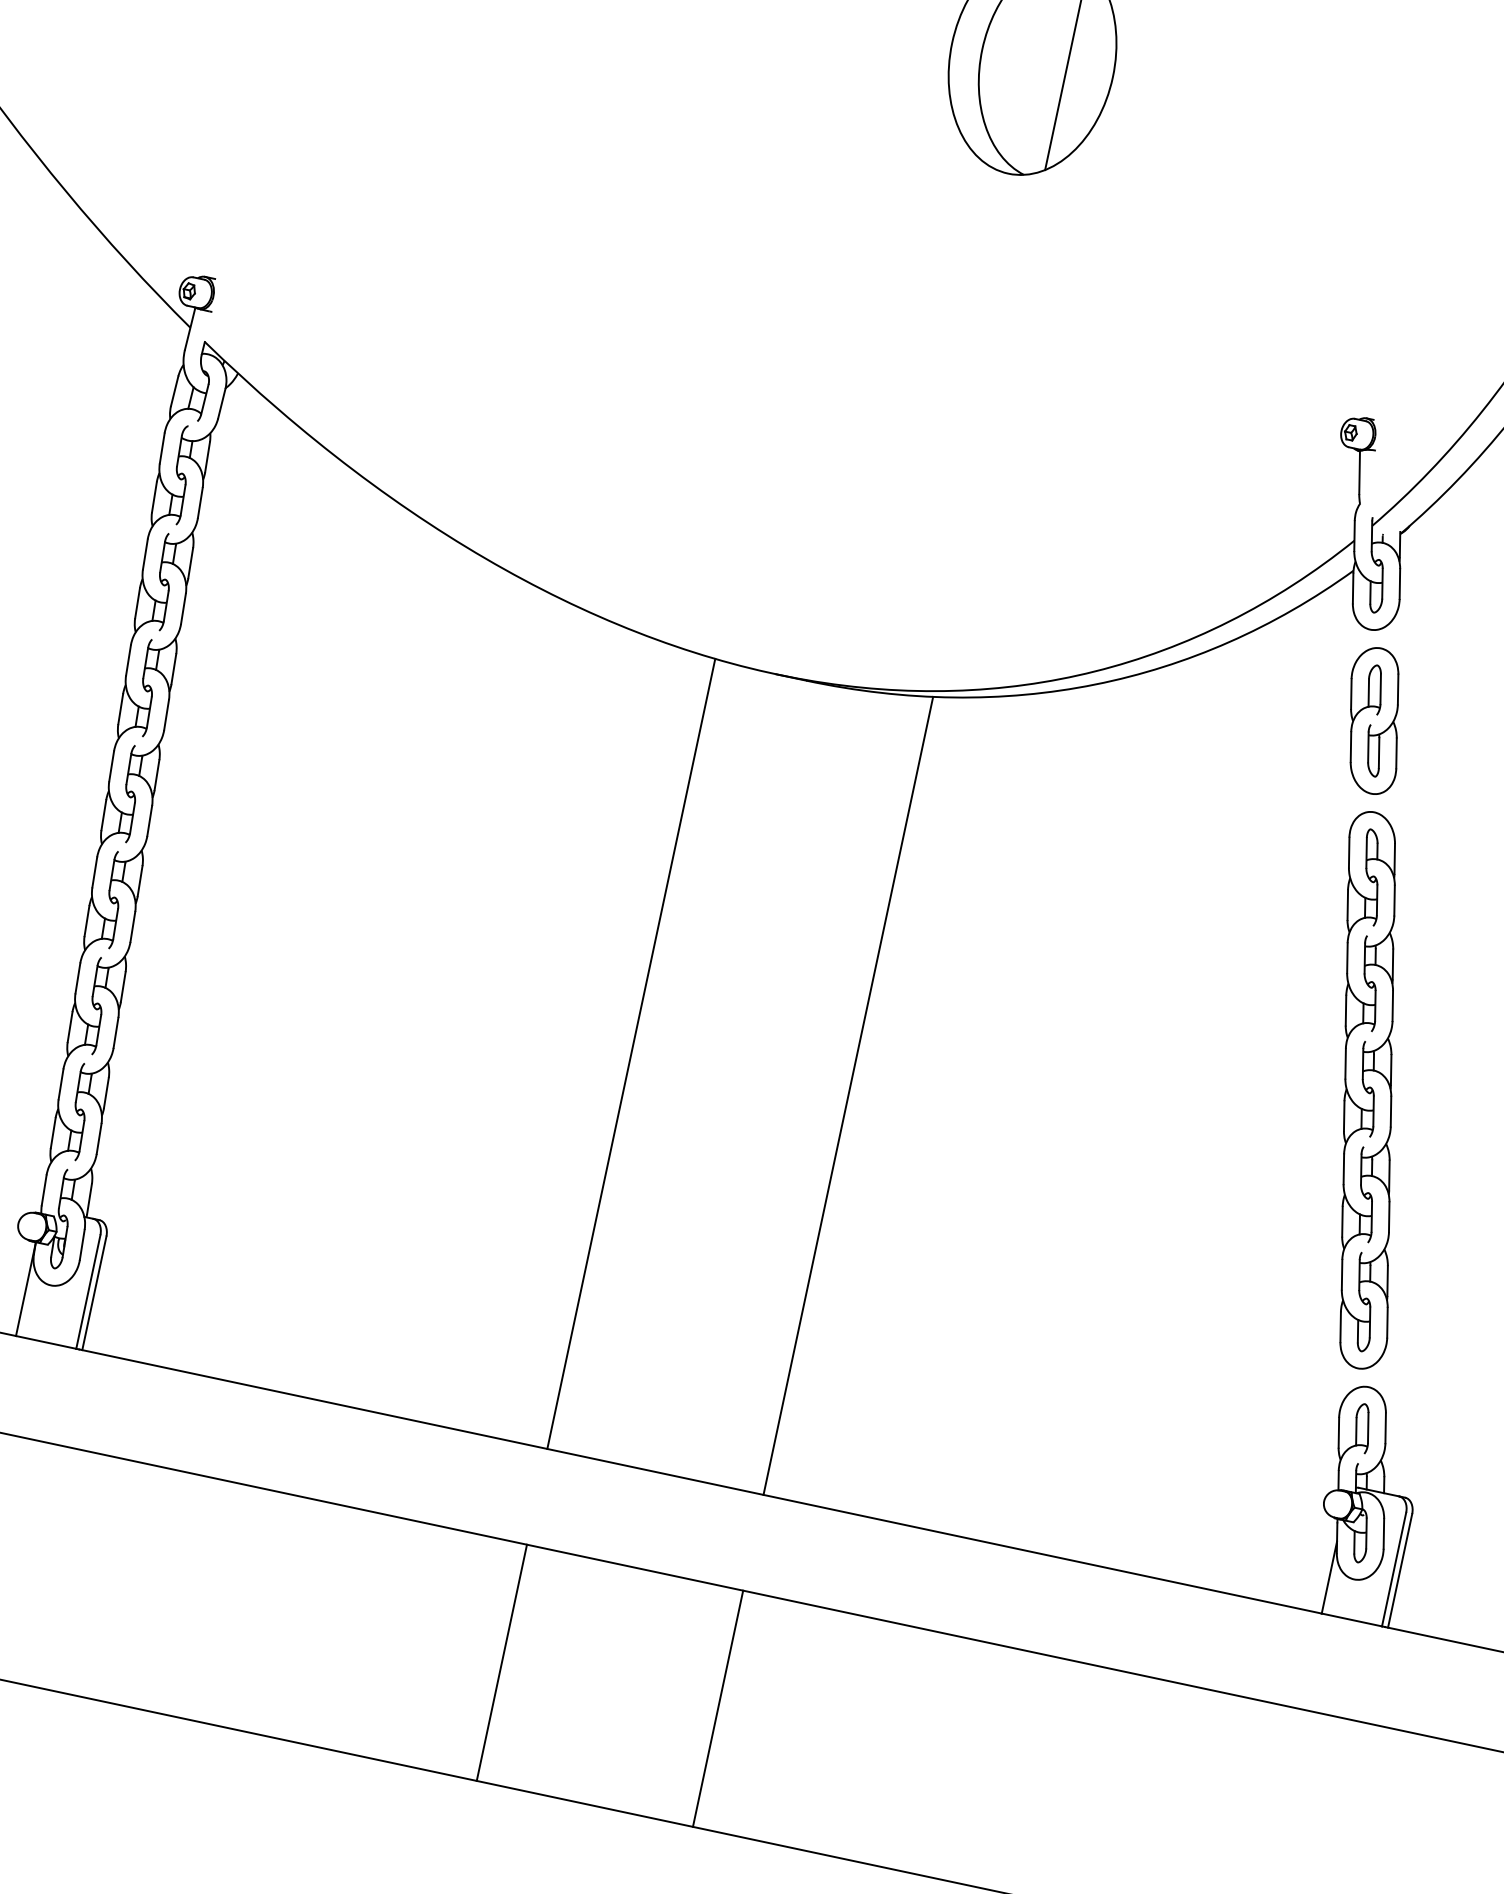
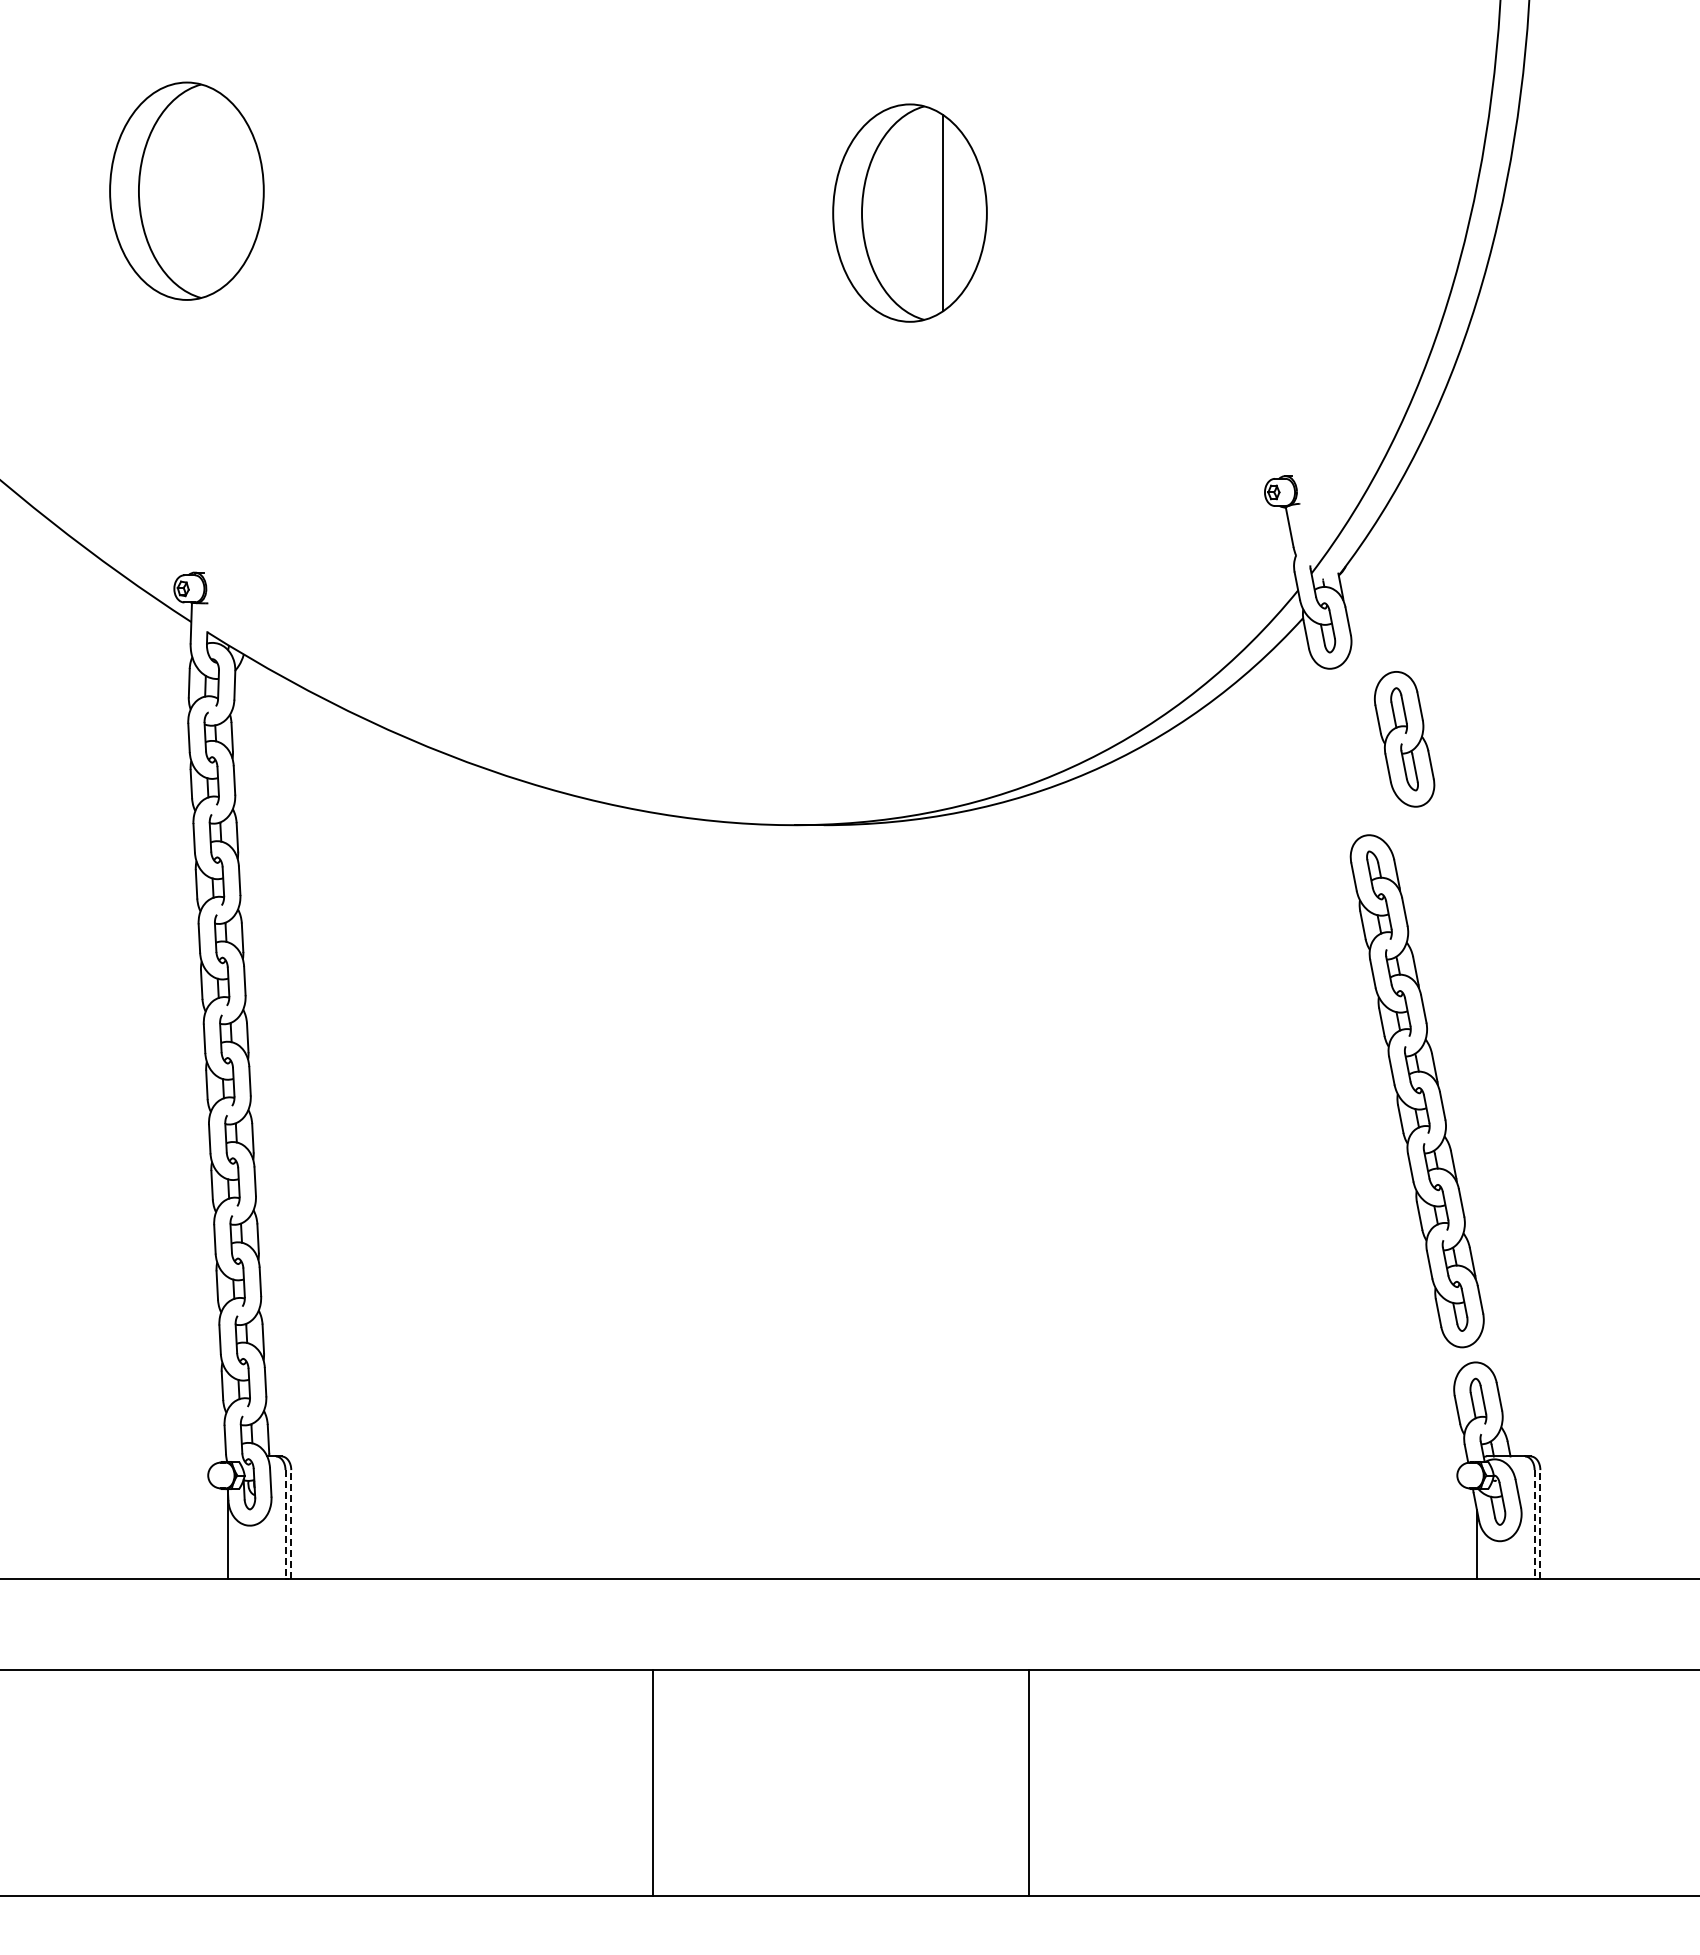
part: (1374, 720) -> (1404, 739), moved
line: (631, 1053) -> (736, 1200), removed
line: (848, 1095) -> (942, 1196), removed
line: (88, 1292) -> (285, 1524), solid -> dashed
line: (94, 1292) -> (291, 1523), solid -> dashed
line: (1393, 1569) -> (1534, 1524), solid -> dashed
line: (1400, 1569) -> (1540, 1523), solid -> dashed
line: (502, 1663) -> (653, 1783), moved
line: (717, 1708) -> (1028, 1783), moved

